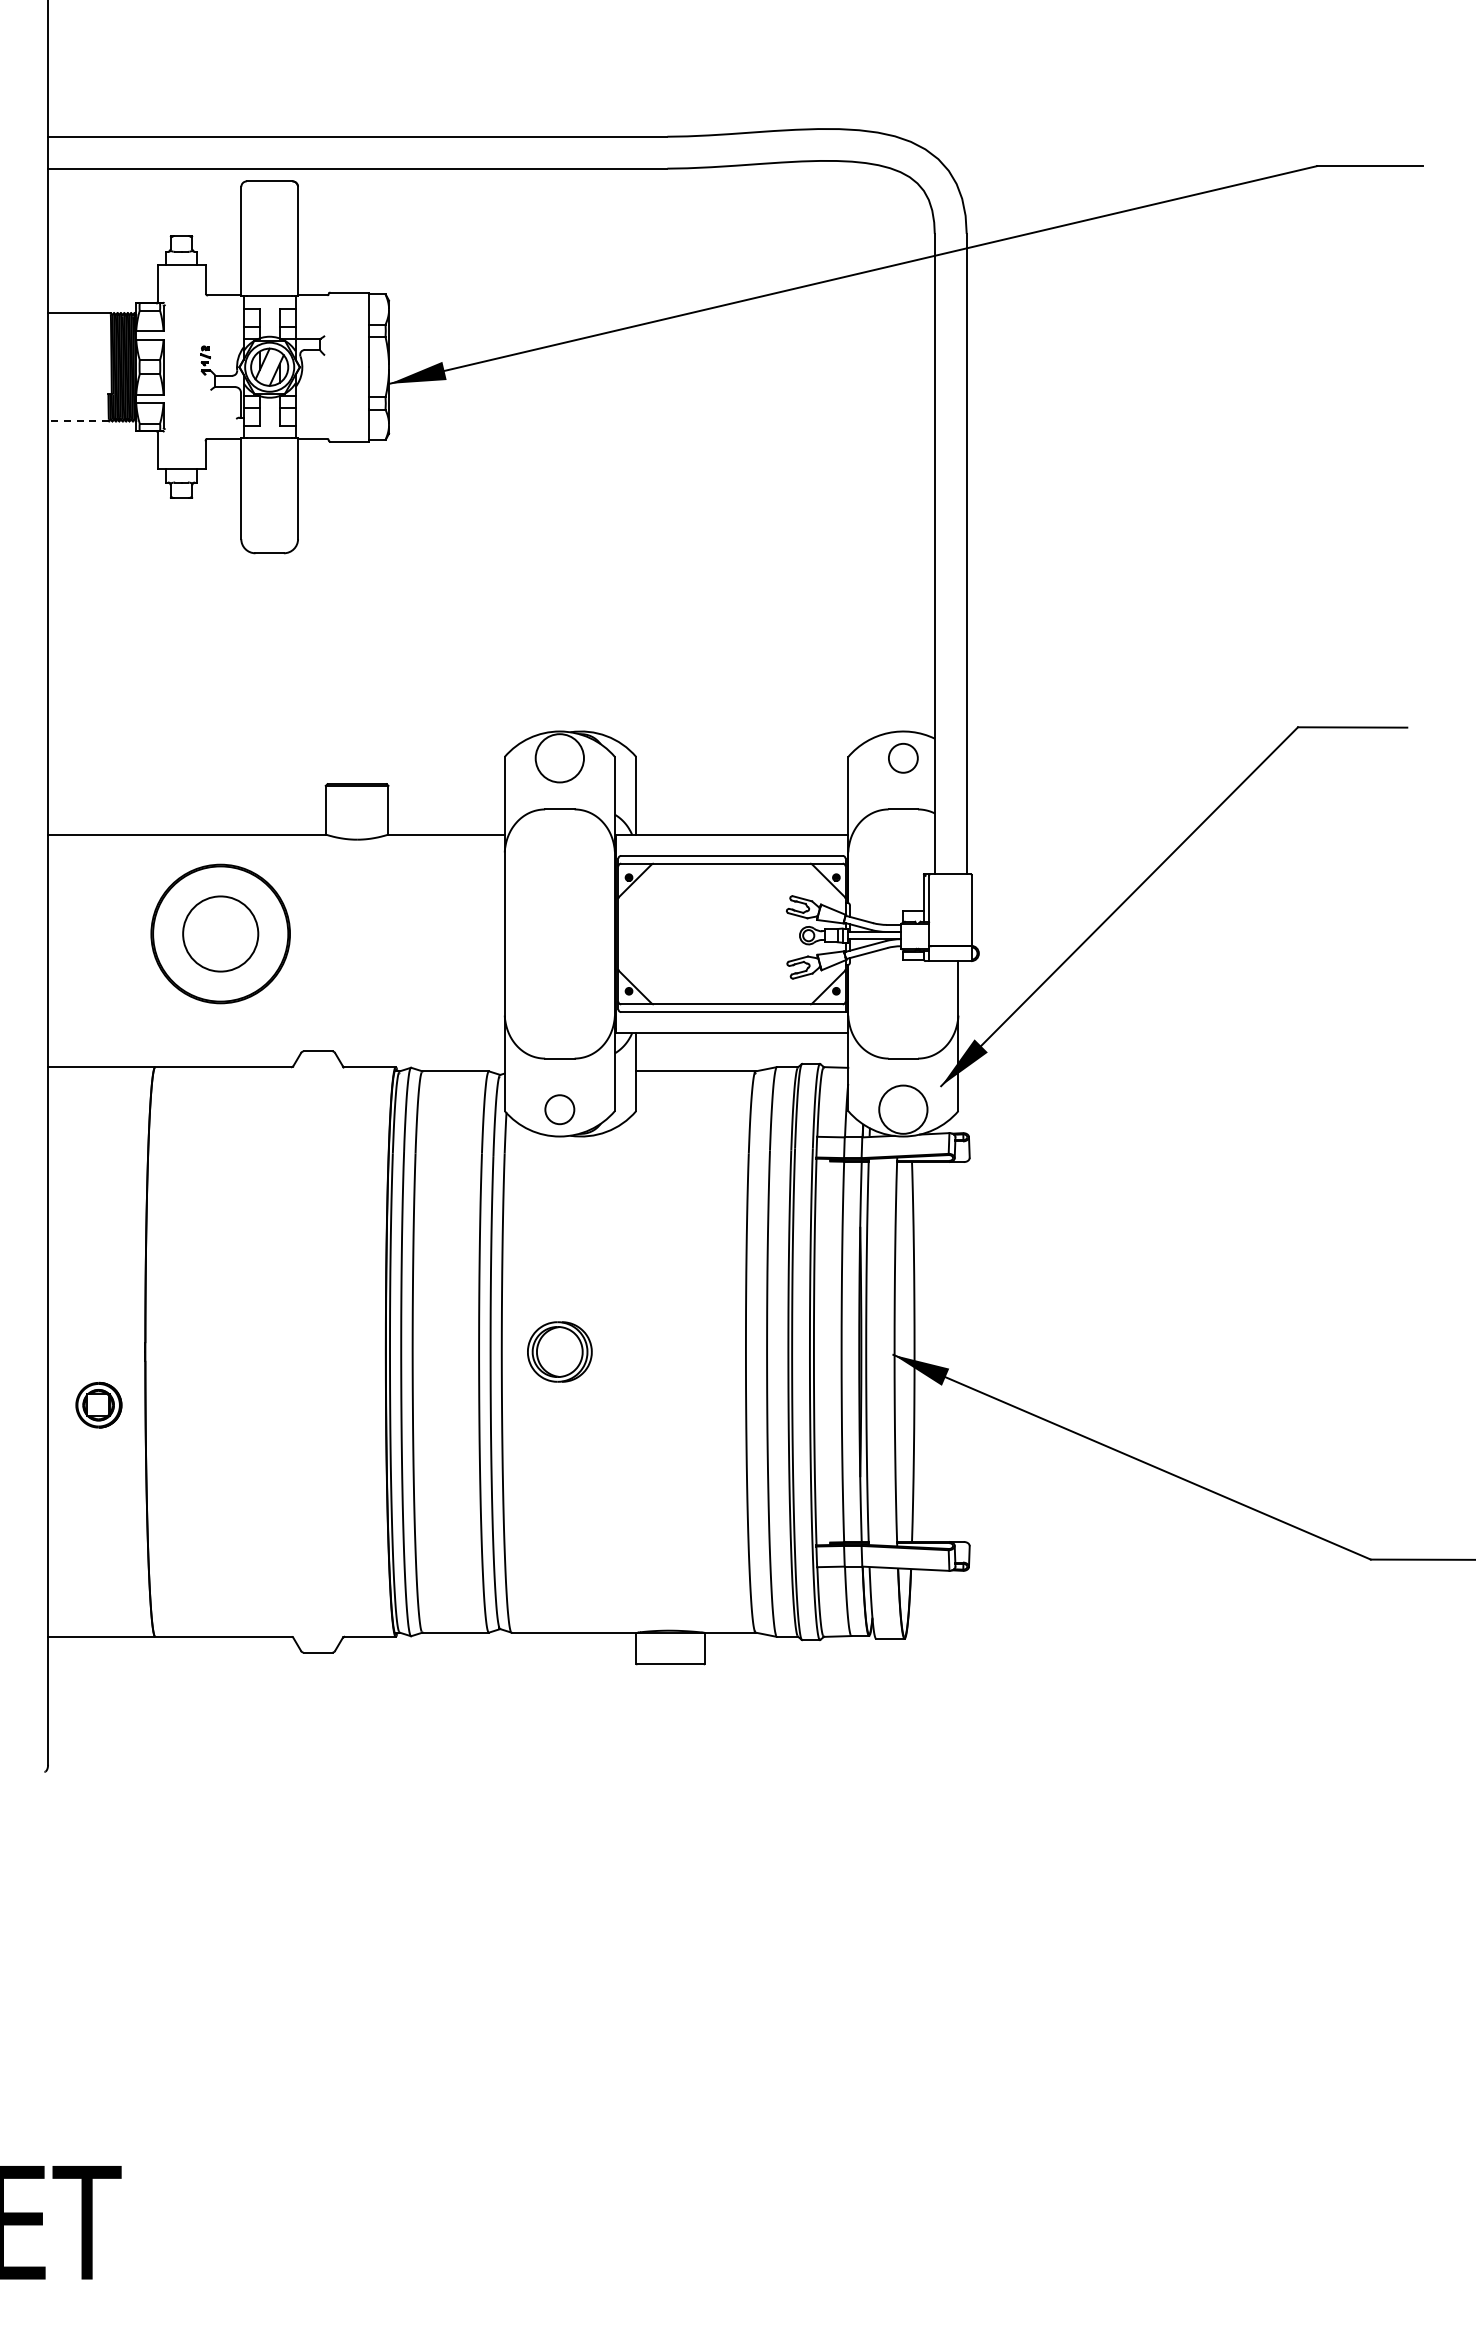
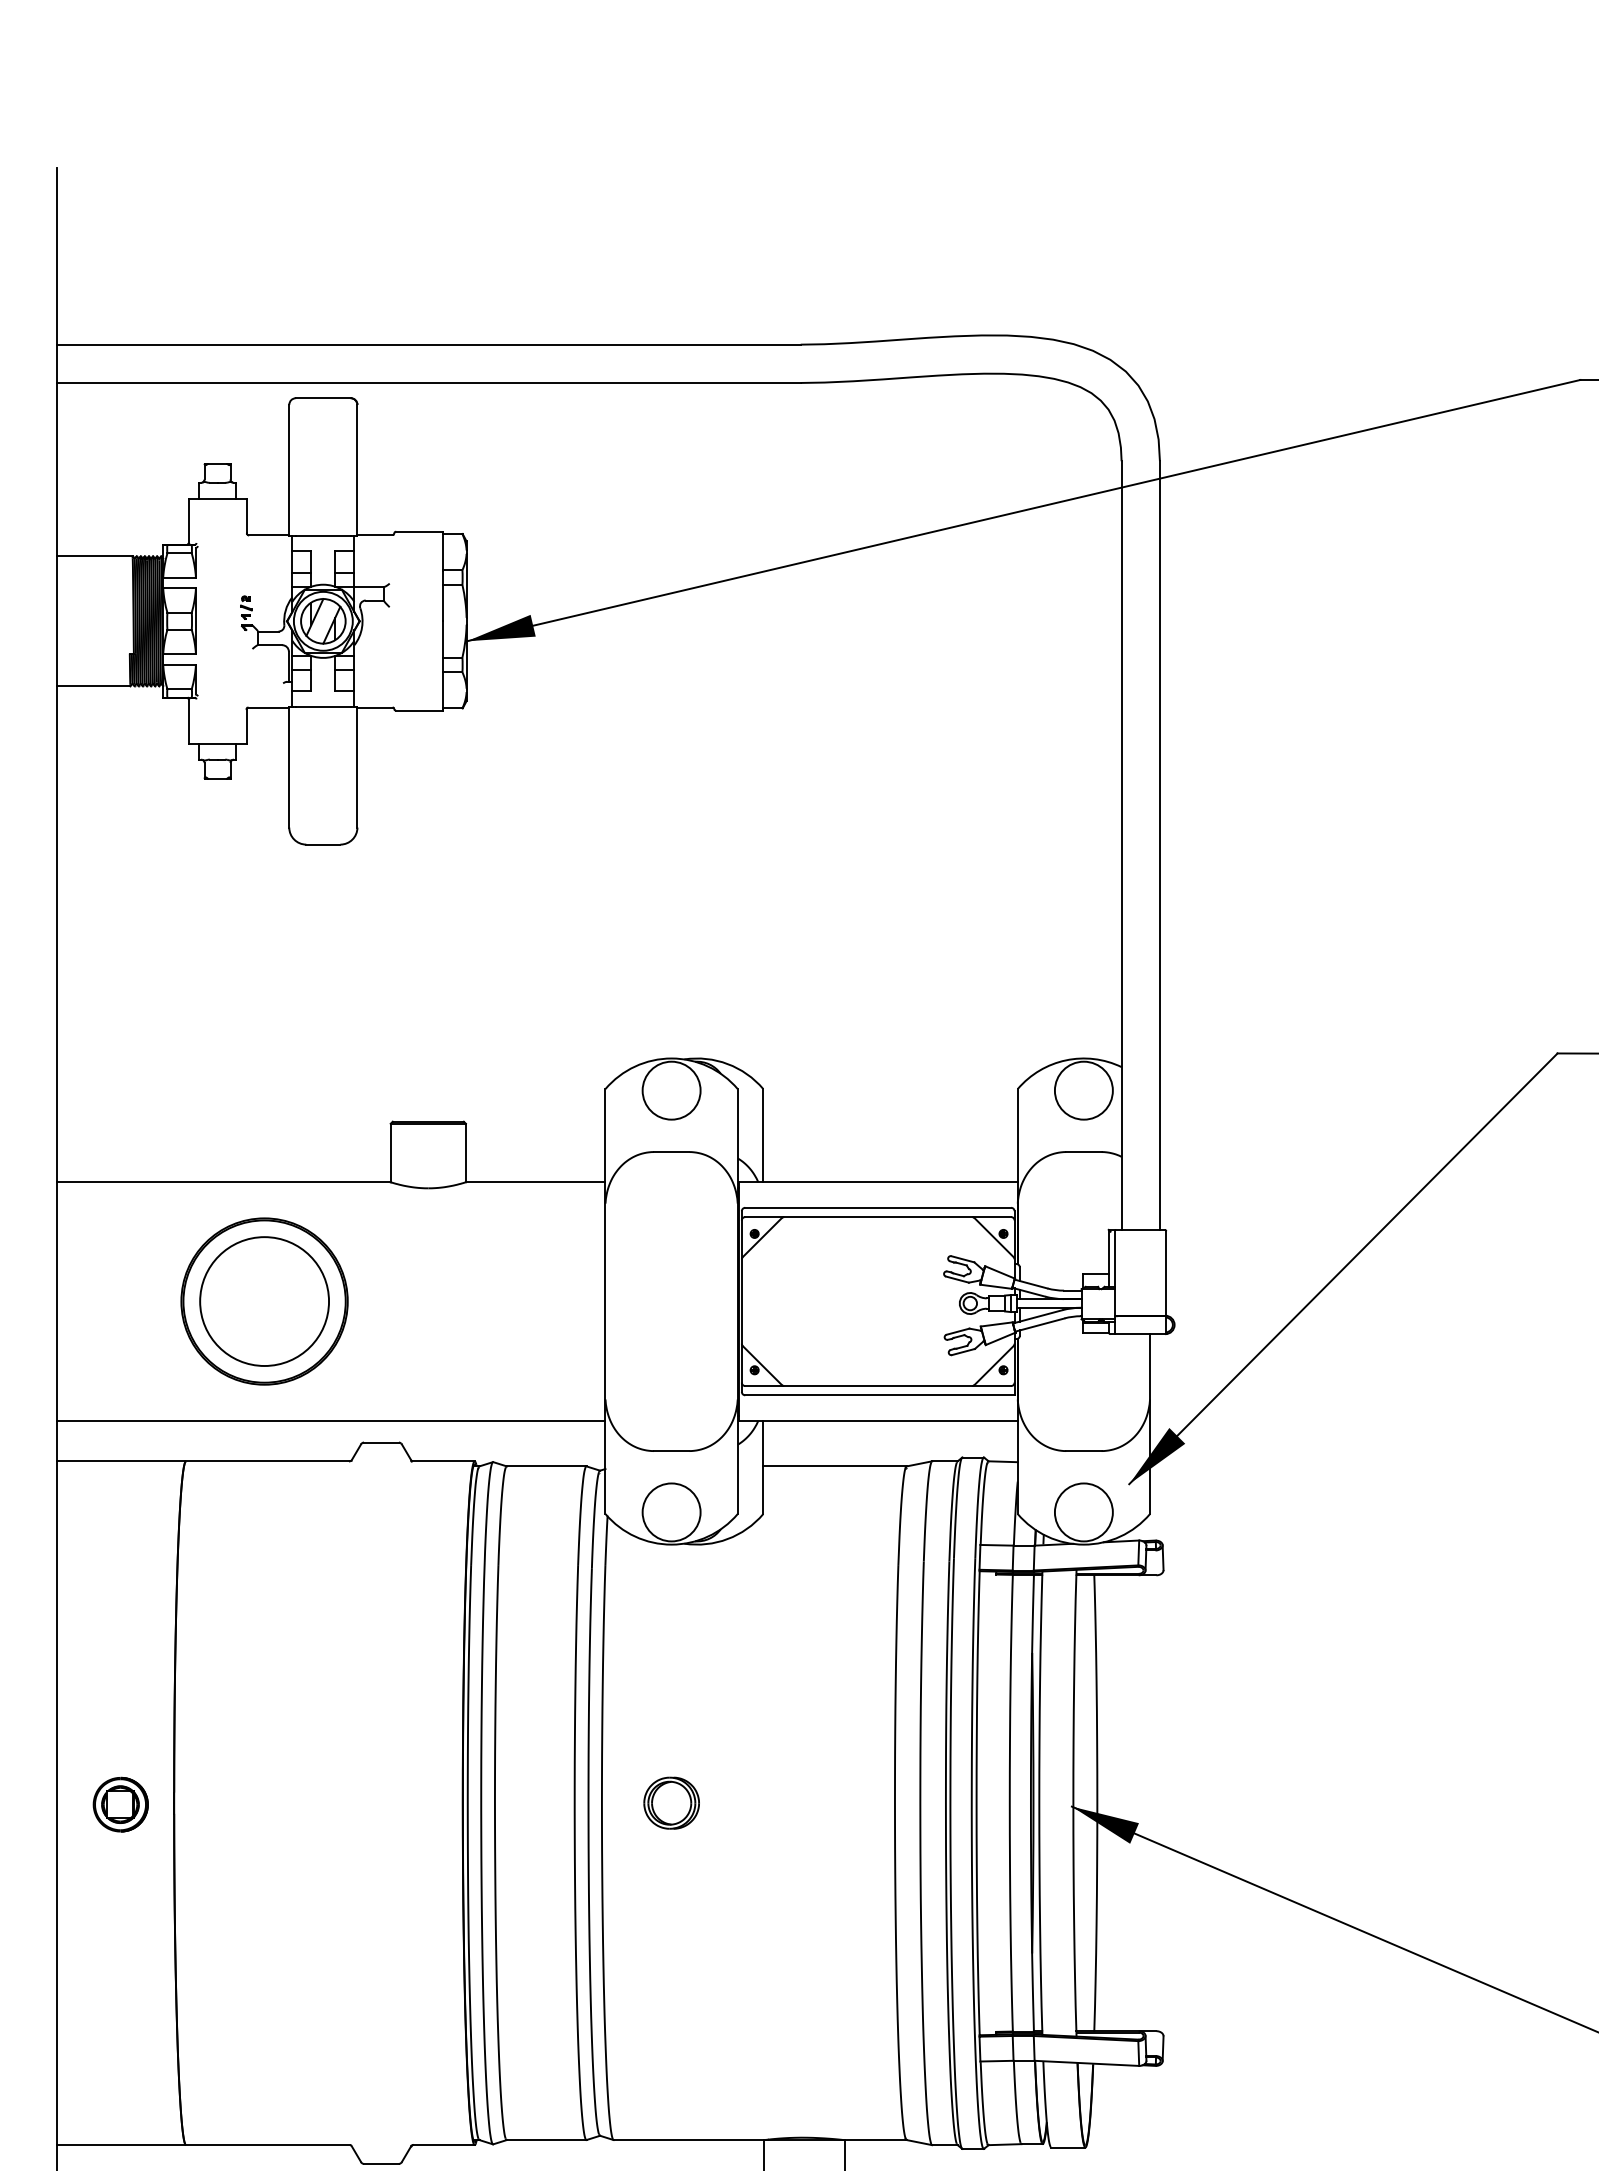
line: (78, 421) -> (93, 686), dashed -> solid
circle: (903, 758) -> (1084, 1090), size x1.67
circle: (220, 933) -> (264, 1300), size x1.43
line: (276, 1033) -> (331, 1420), added
circle: (559, 1109) -> (671, 1512), size x1.67
part: (559, 1351) -> (671, 1802), size x0.71
part: (98, 1404) -> (120, 1803), moved

